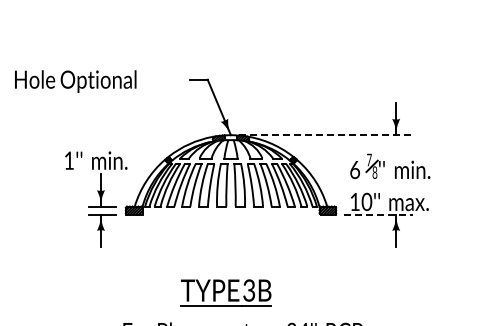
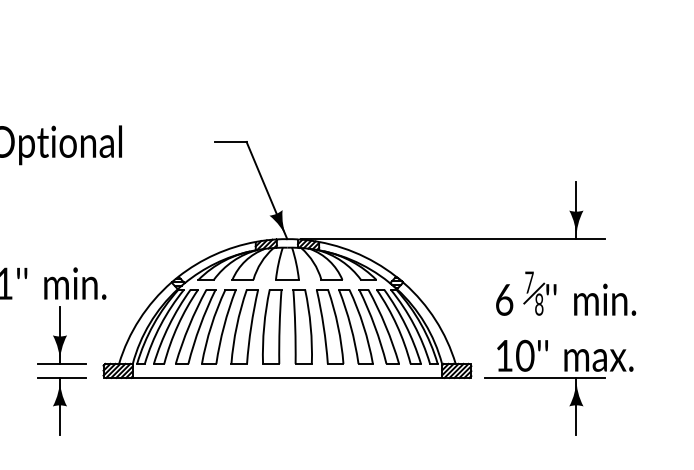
line: (325, 135) -> (452, 239), dashed -> solid
line: (230, 214) -> (286, 377), added
line: (378, 214) -> (545, 377), dashed -> solid

